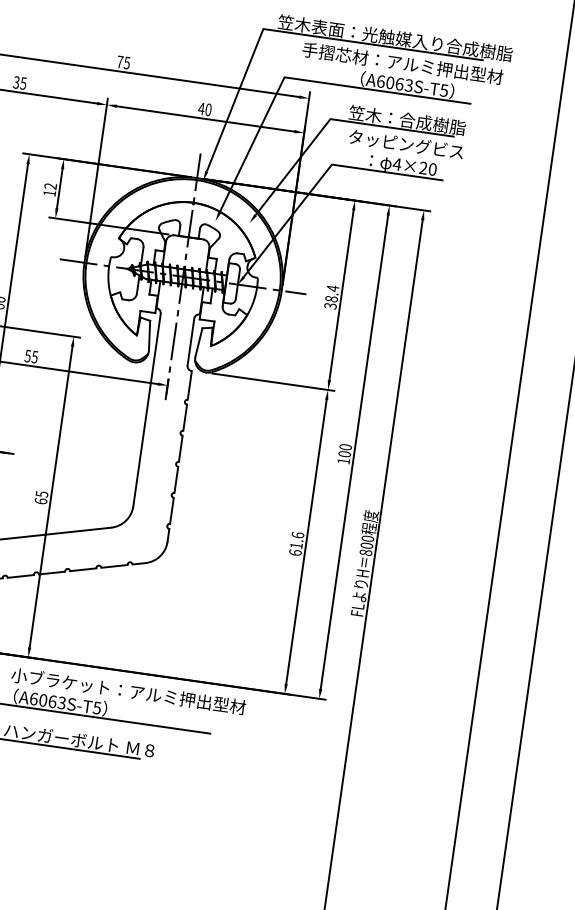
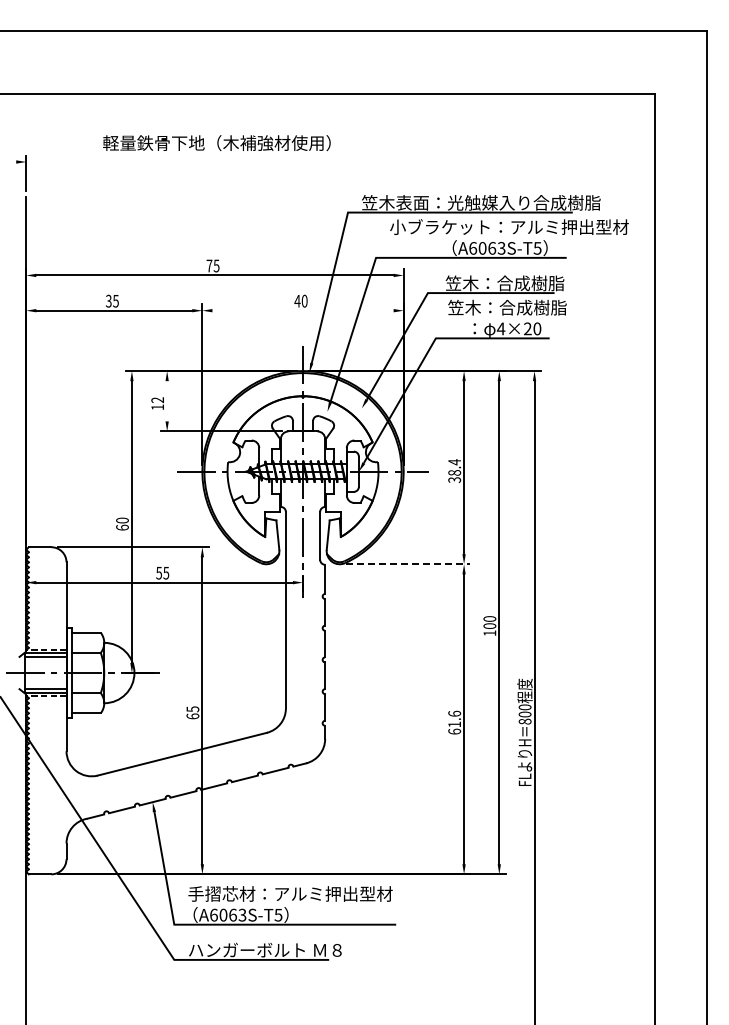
text: (419, 65) -> (509, 226), 手摺芯材：アルミ押出型材 -> 小ブラケット：アルミ押出型材
line: (205, 118) -> (302, 310), removed
text: (406, 144) -> (507, 307), タッピングビス -> 笠木：合成樹脂
line: (60, 189) -> (167, 401), removed
line: (273, 382) -> (408, 564), solid -> dashed
text: (128, 690) -> (307, 893), 小ブラケット：アルミ押出型材 -> 手摺芯材：アルミ押出型材

